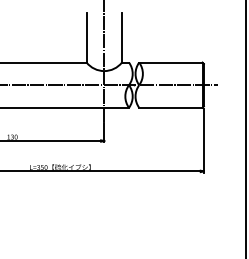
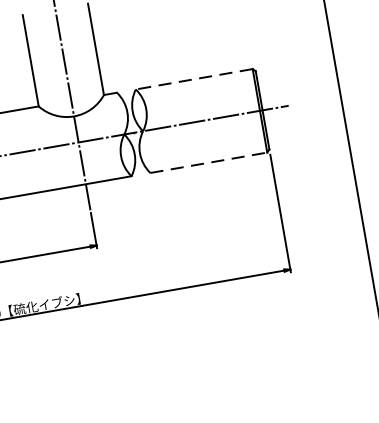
line: (170, 62) -> (193, 79), solid -> dashed
line: (170, 107) -> (208, 162), solid -> dashed

